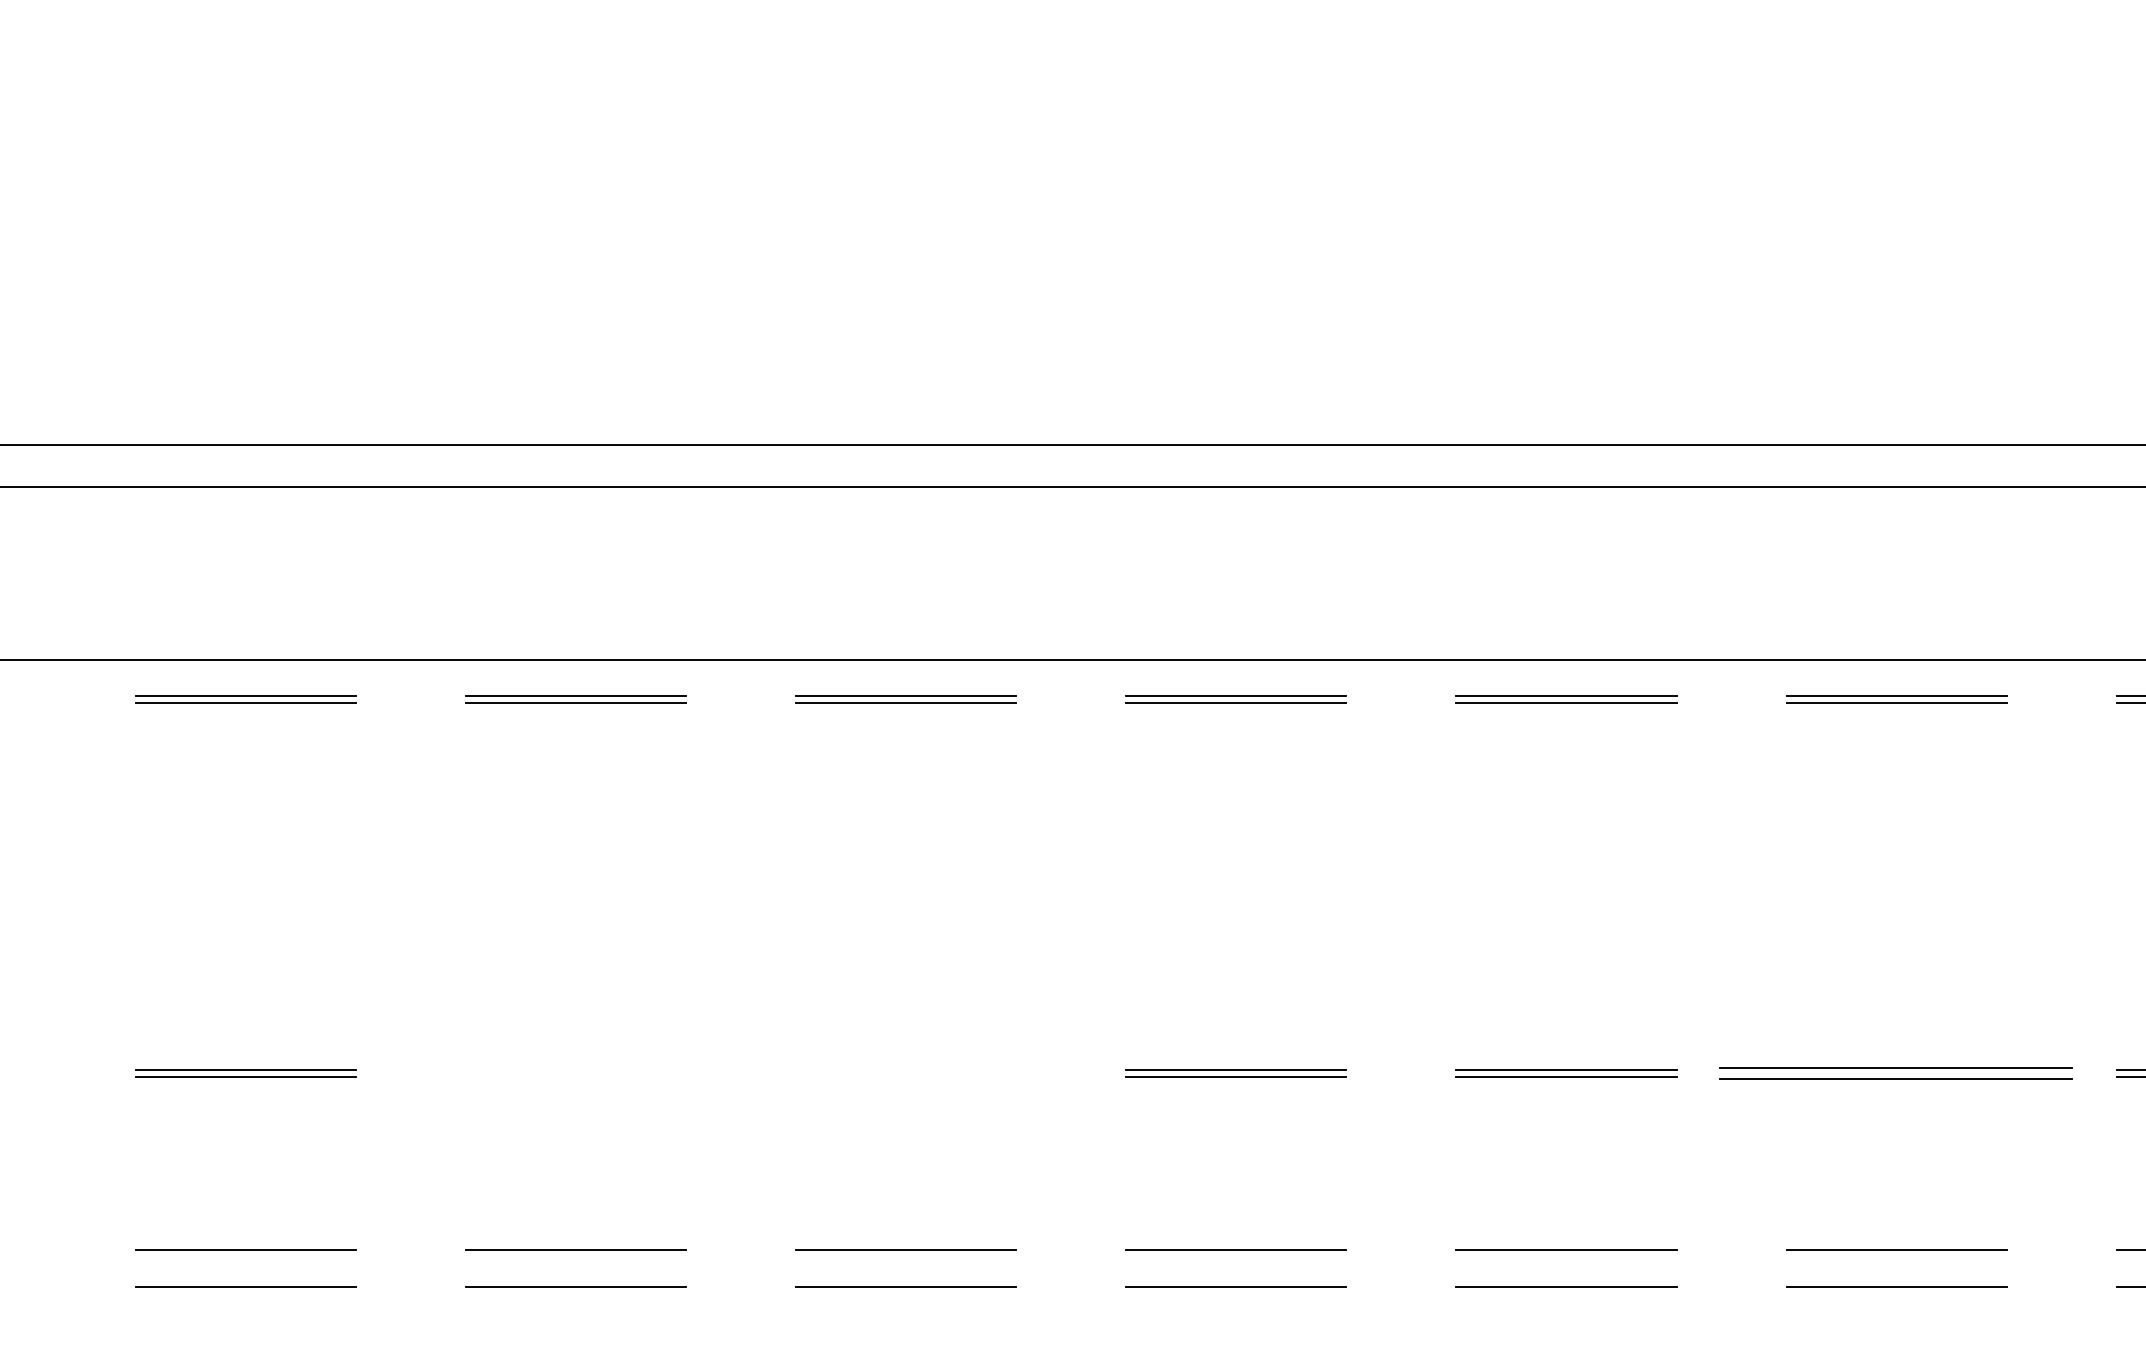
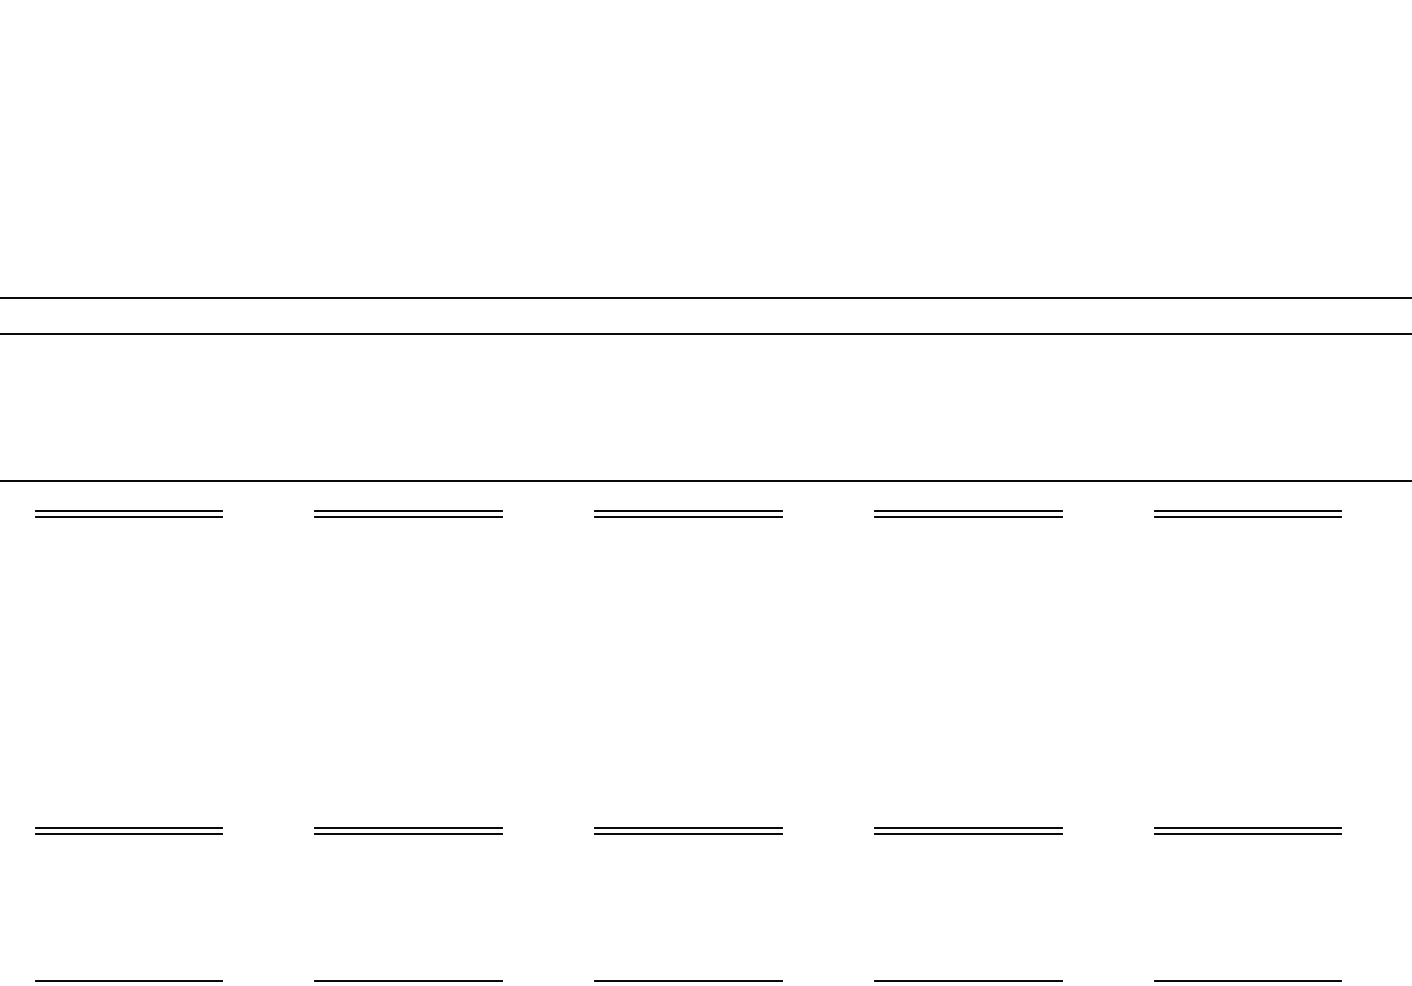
part: (575, 1073) -> (128, 831), added
part: (905, 1073) -> (408, 831), added
part: (1896, 1073) -> (1248, 831), size x0.62

